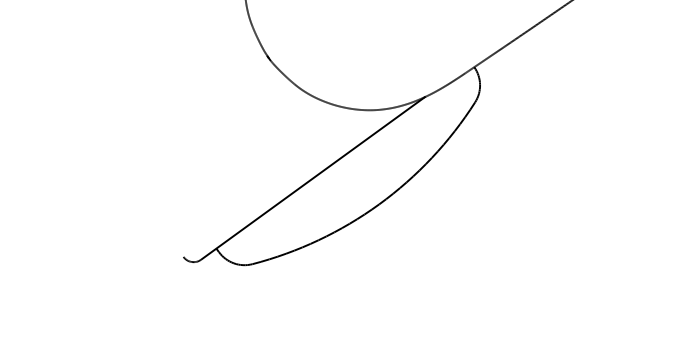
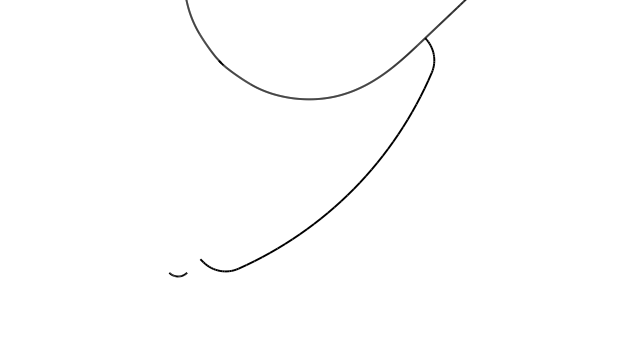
line: (313, 177) -> (284, 173), removed

